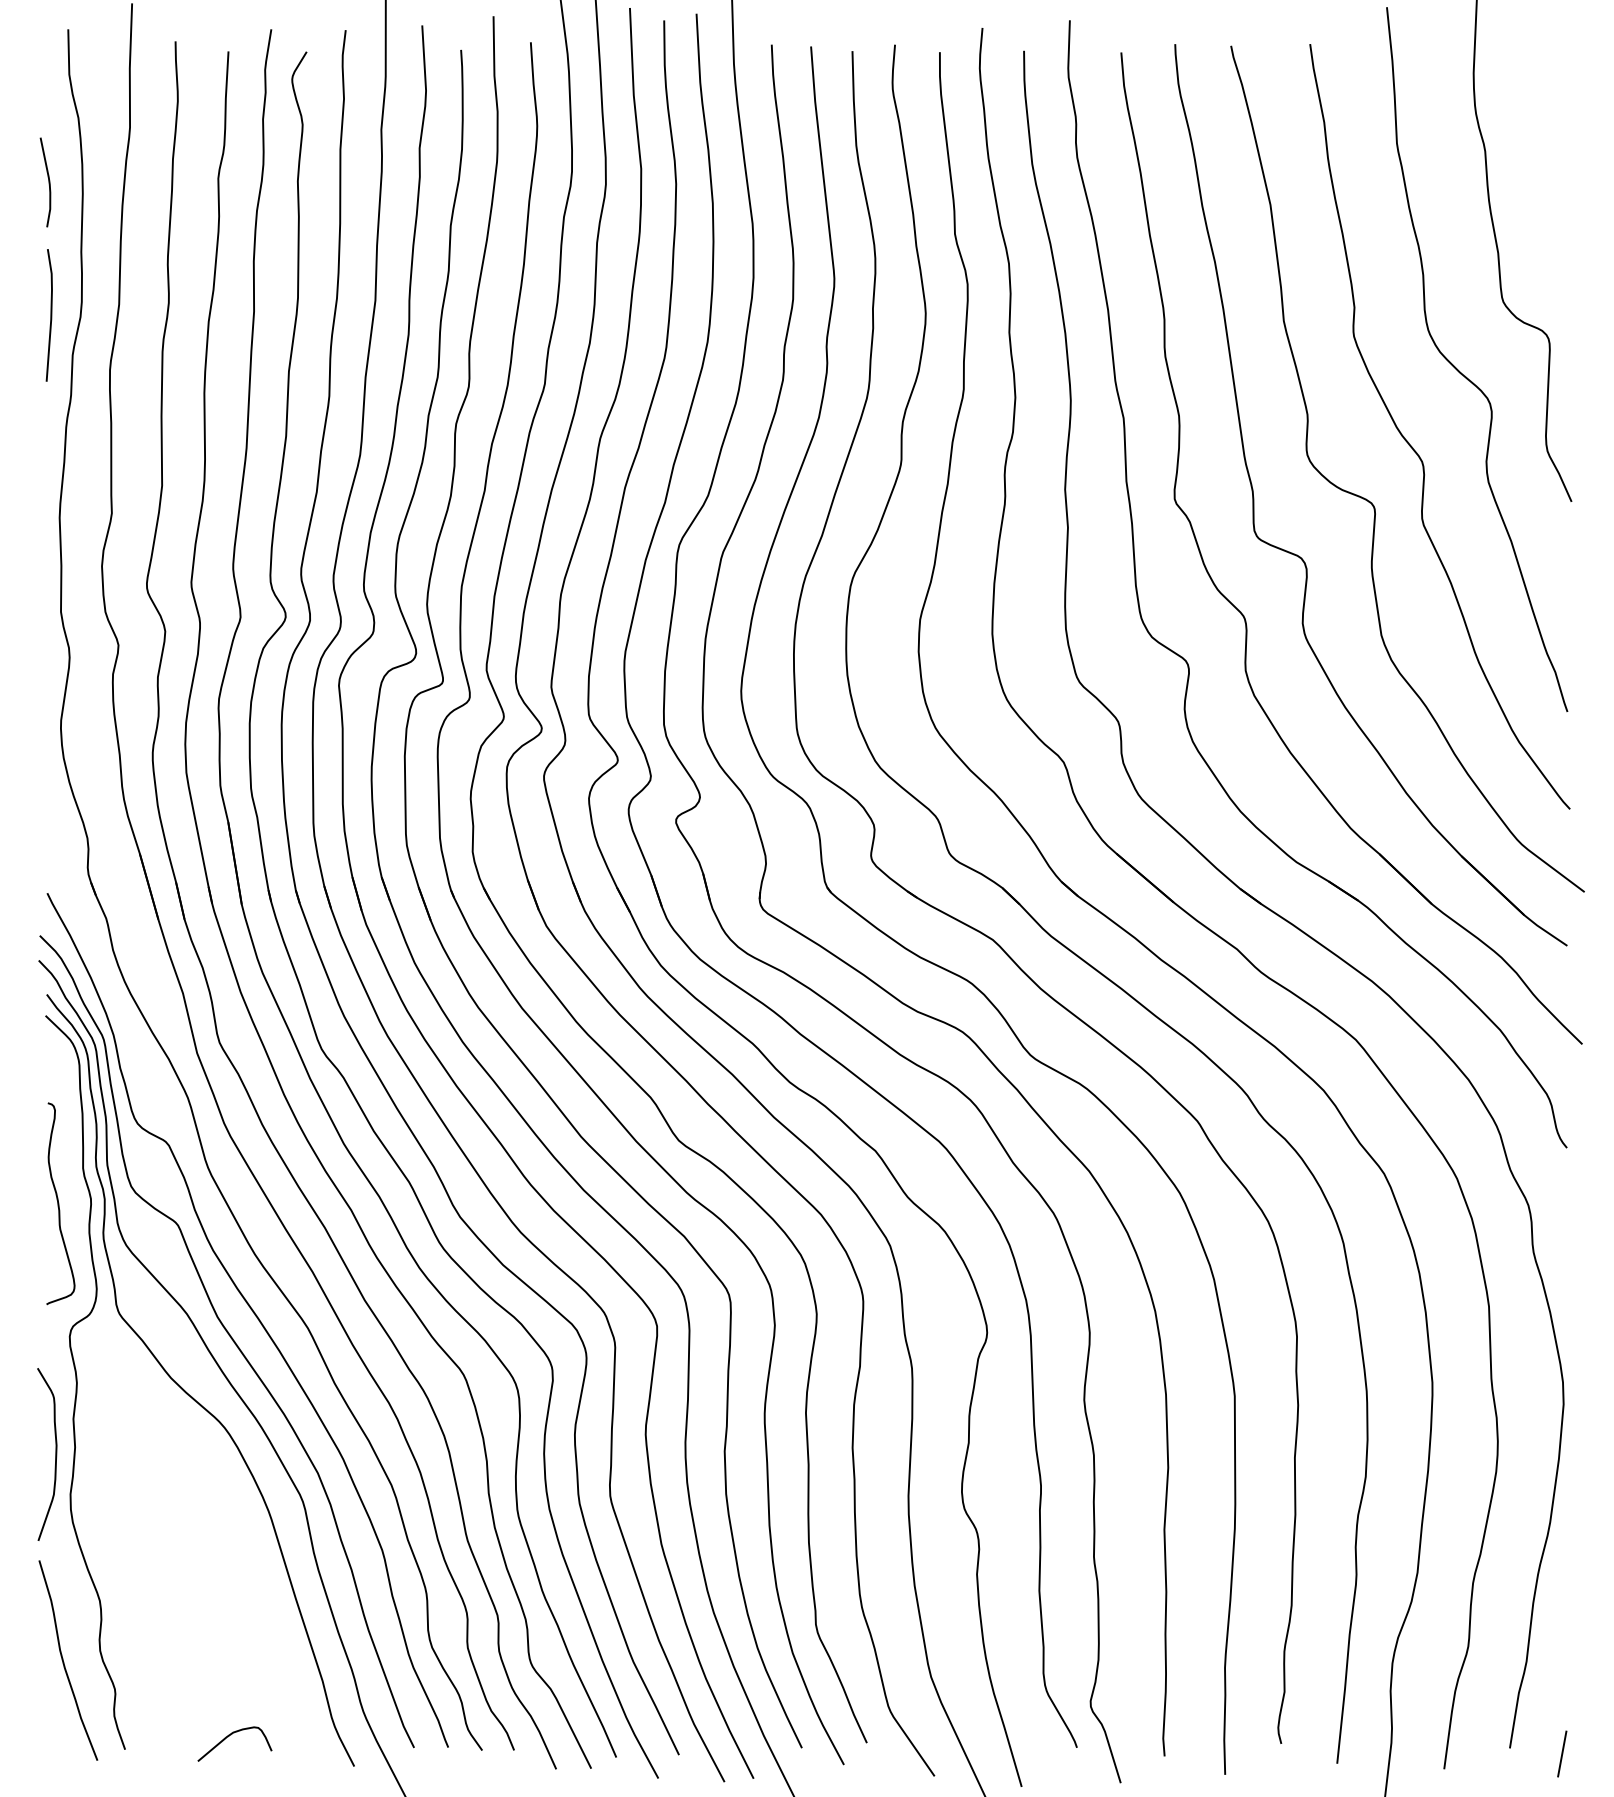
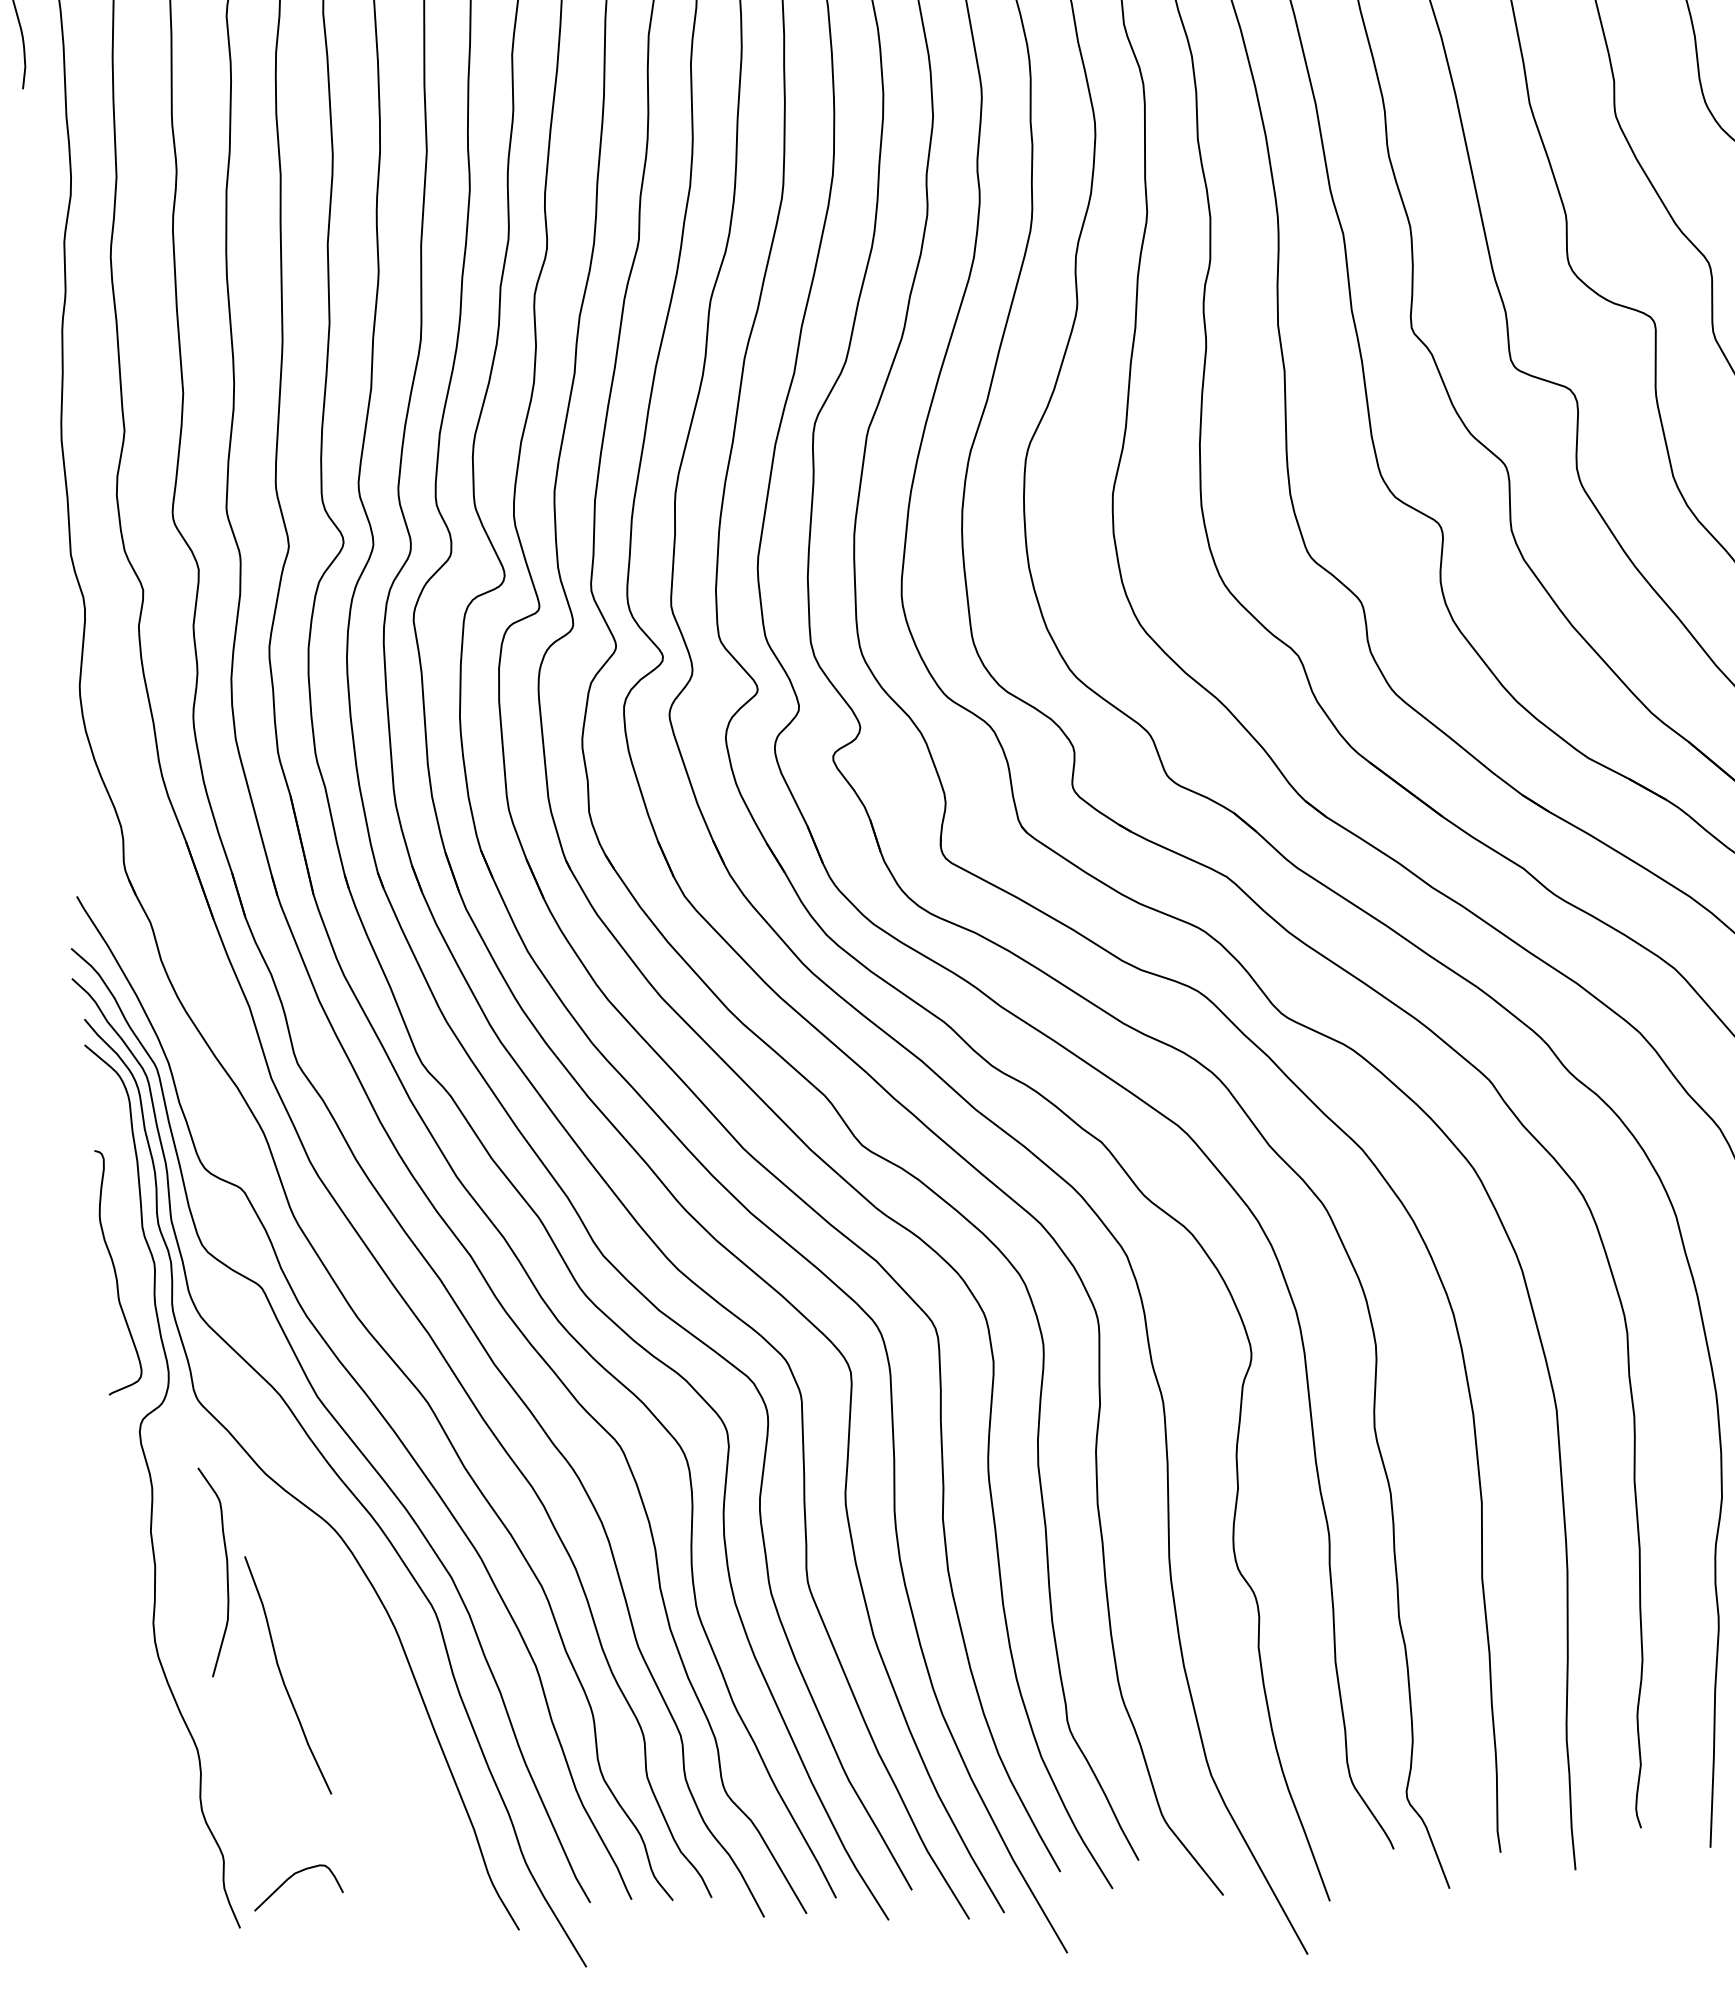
line: (50, 315) -> (34, 195), removed
curve: (55, 1454) -> (226, 1571), moved
curve: (64, 1662) -> (283, 1678), moved
curve: (228, 1737) -> (289, 1879), moved

